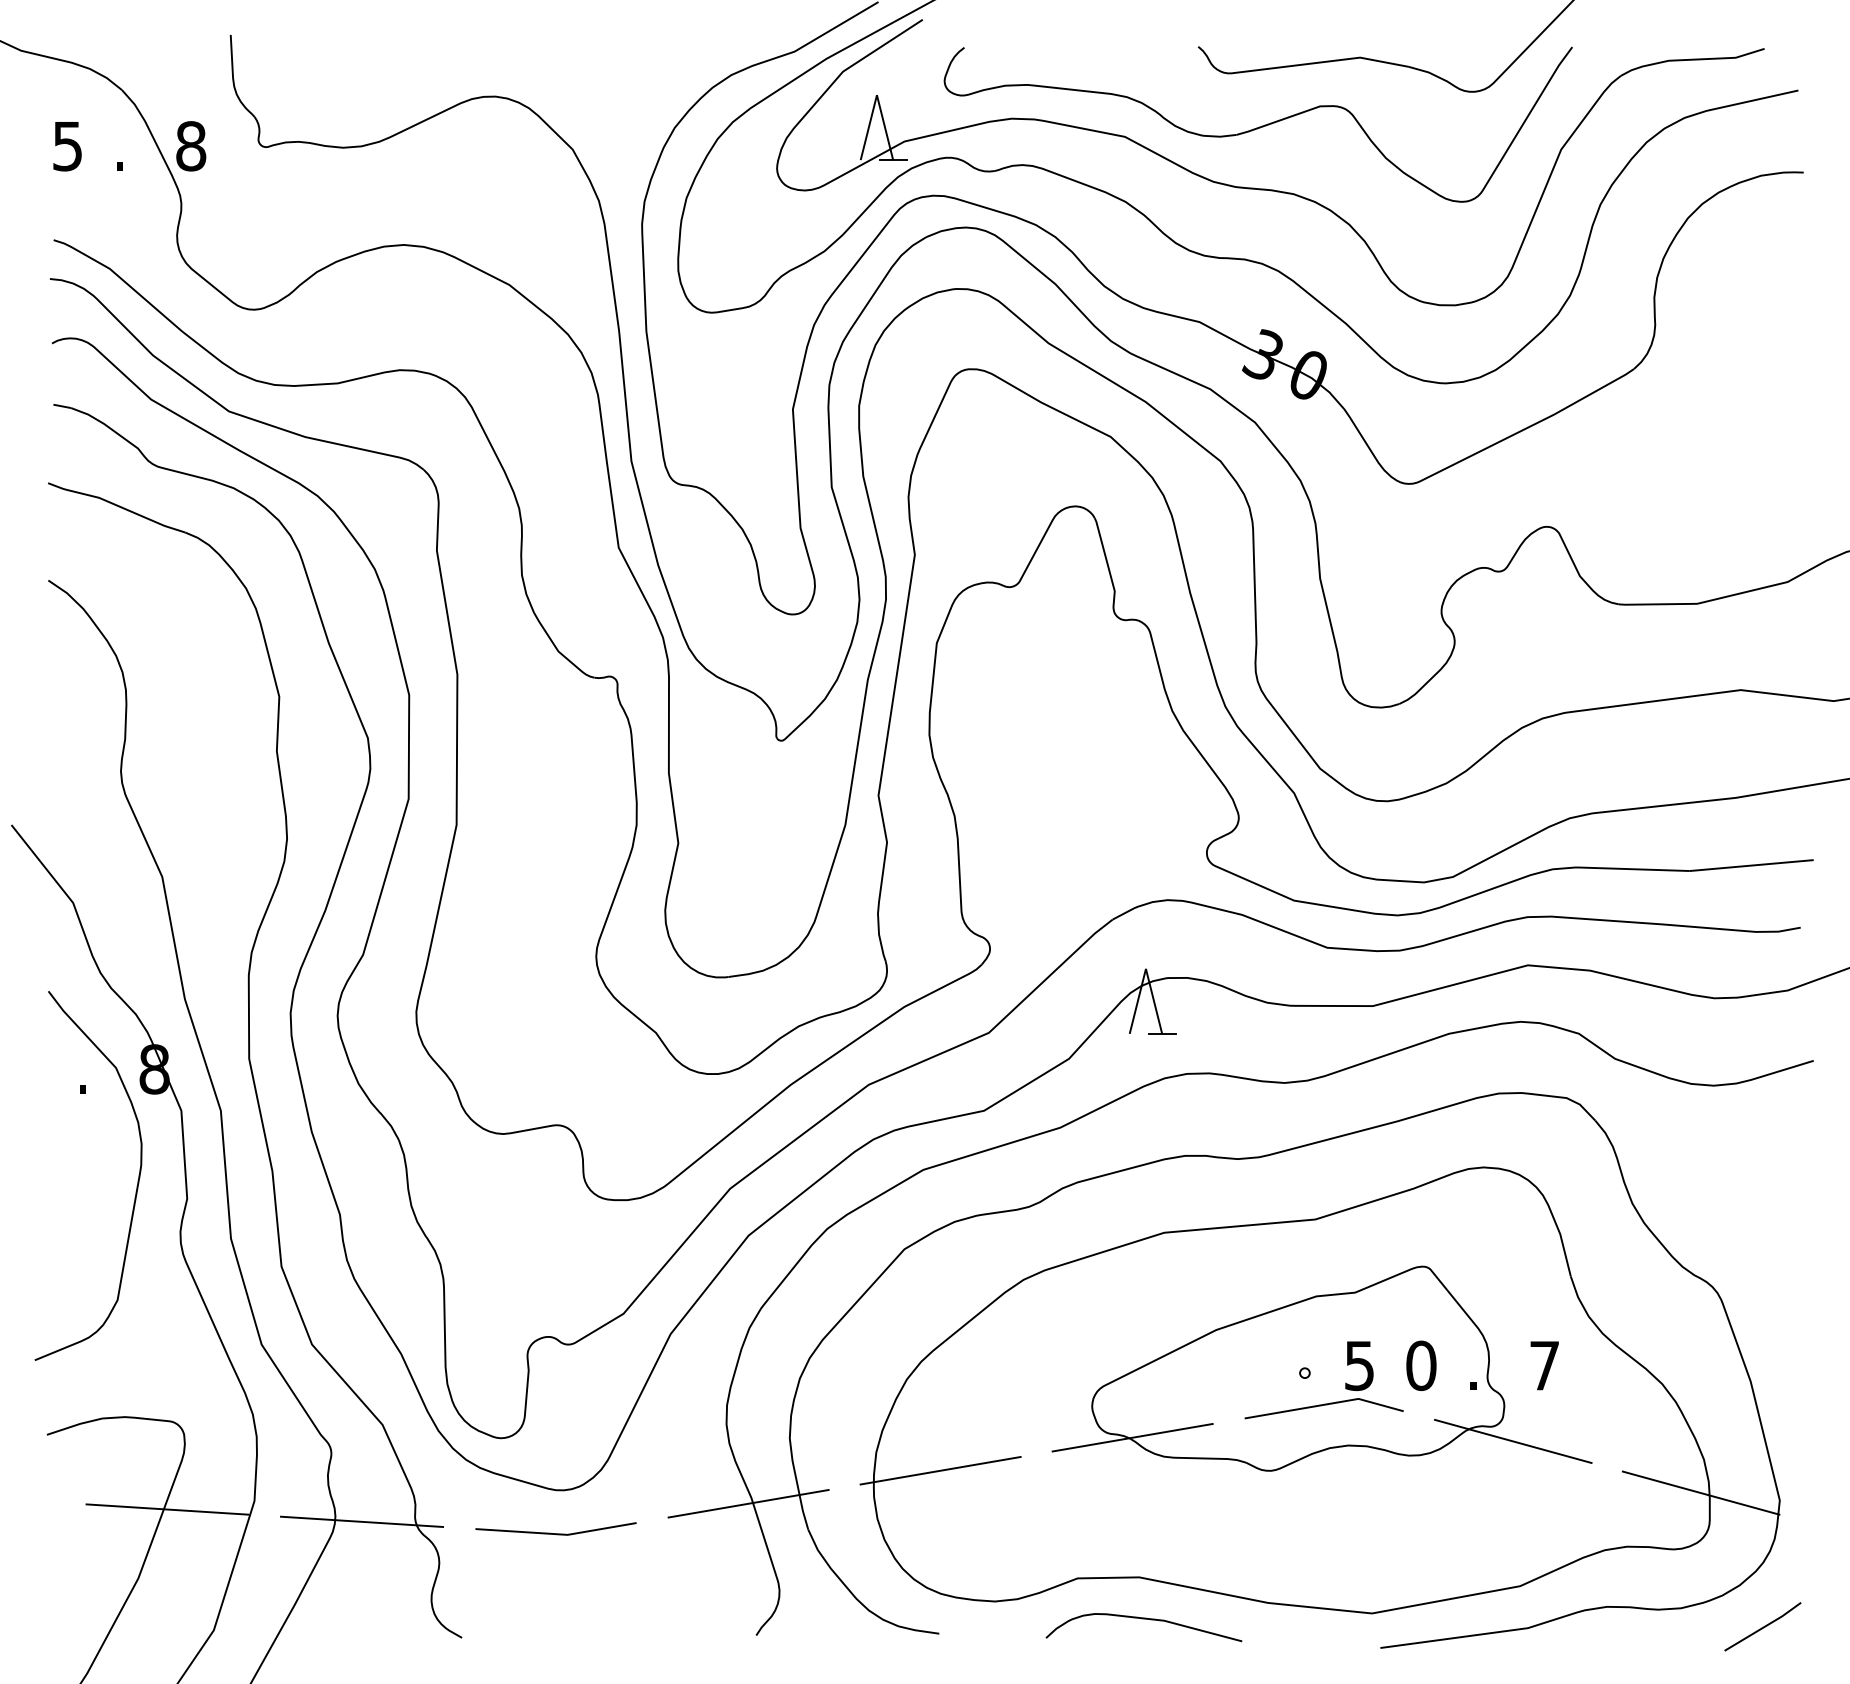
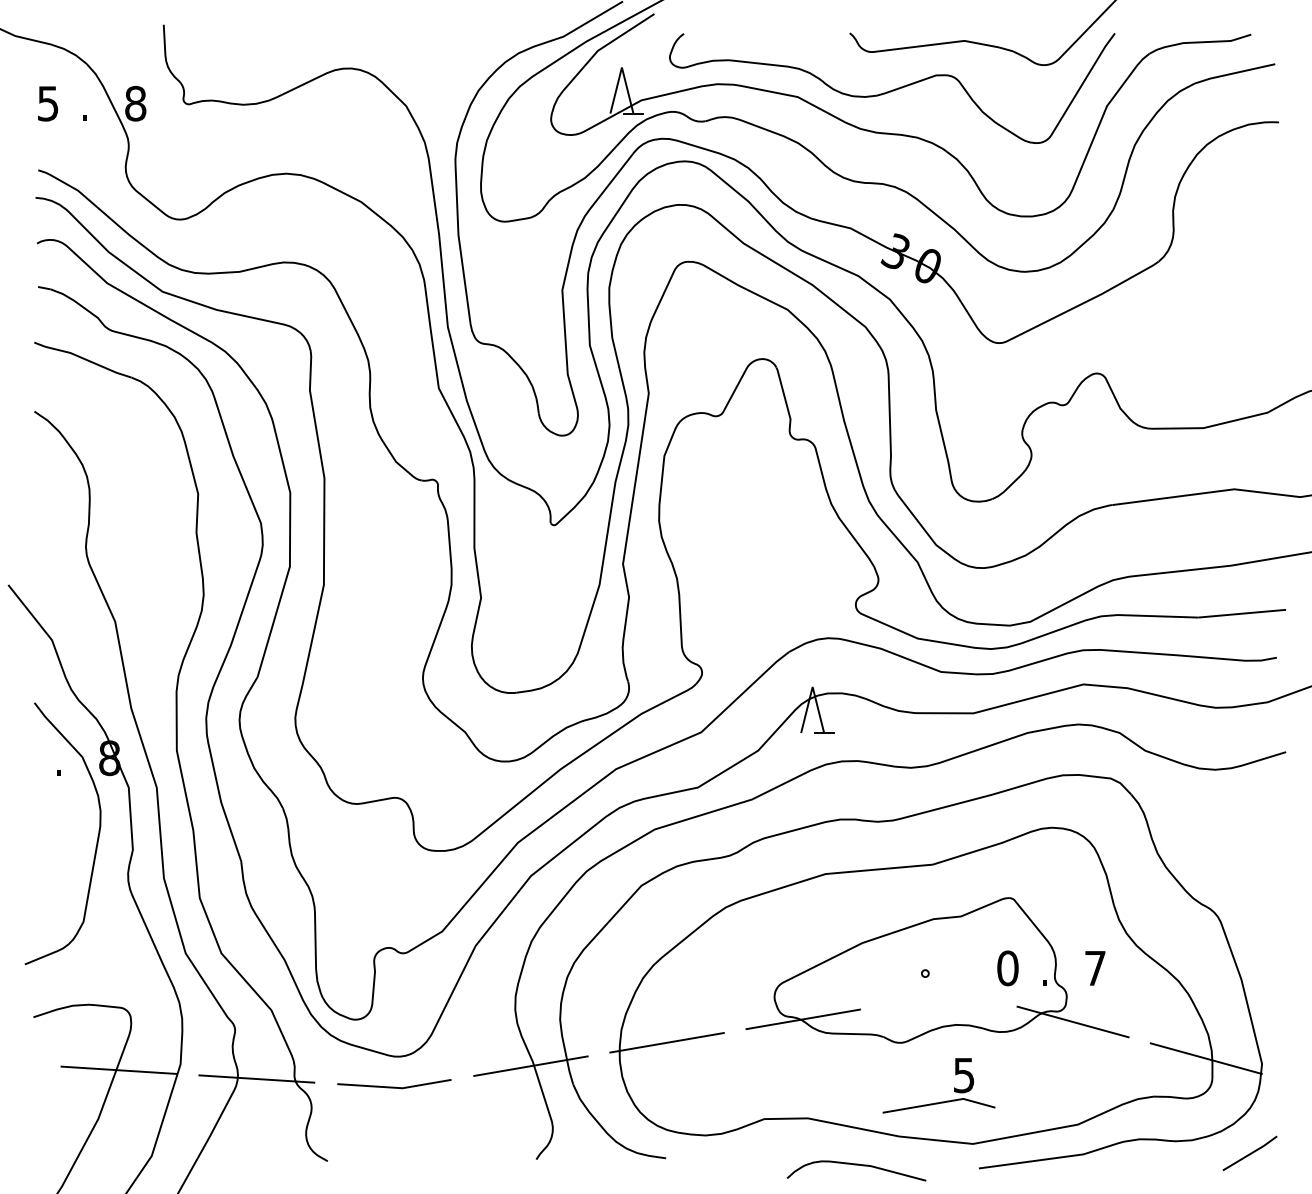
part: (1345, 1382) -> (954, 1087), moved
curve: (1143, 1619) -> (856, 1165), moved

